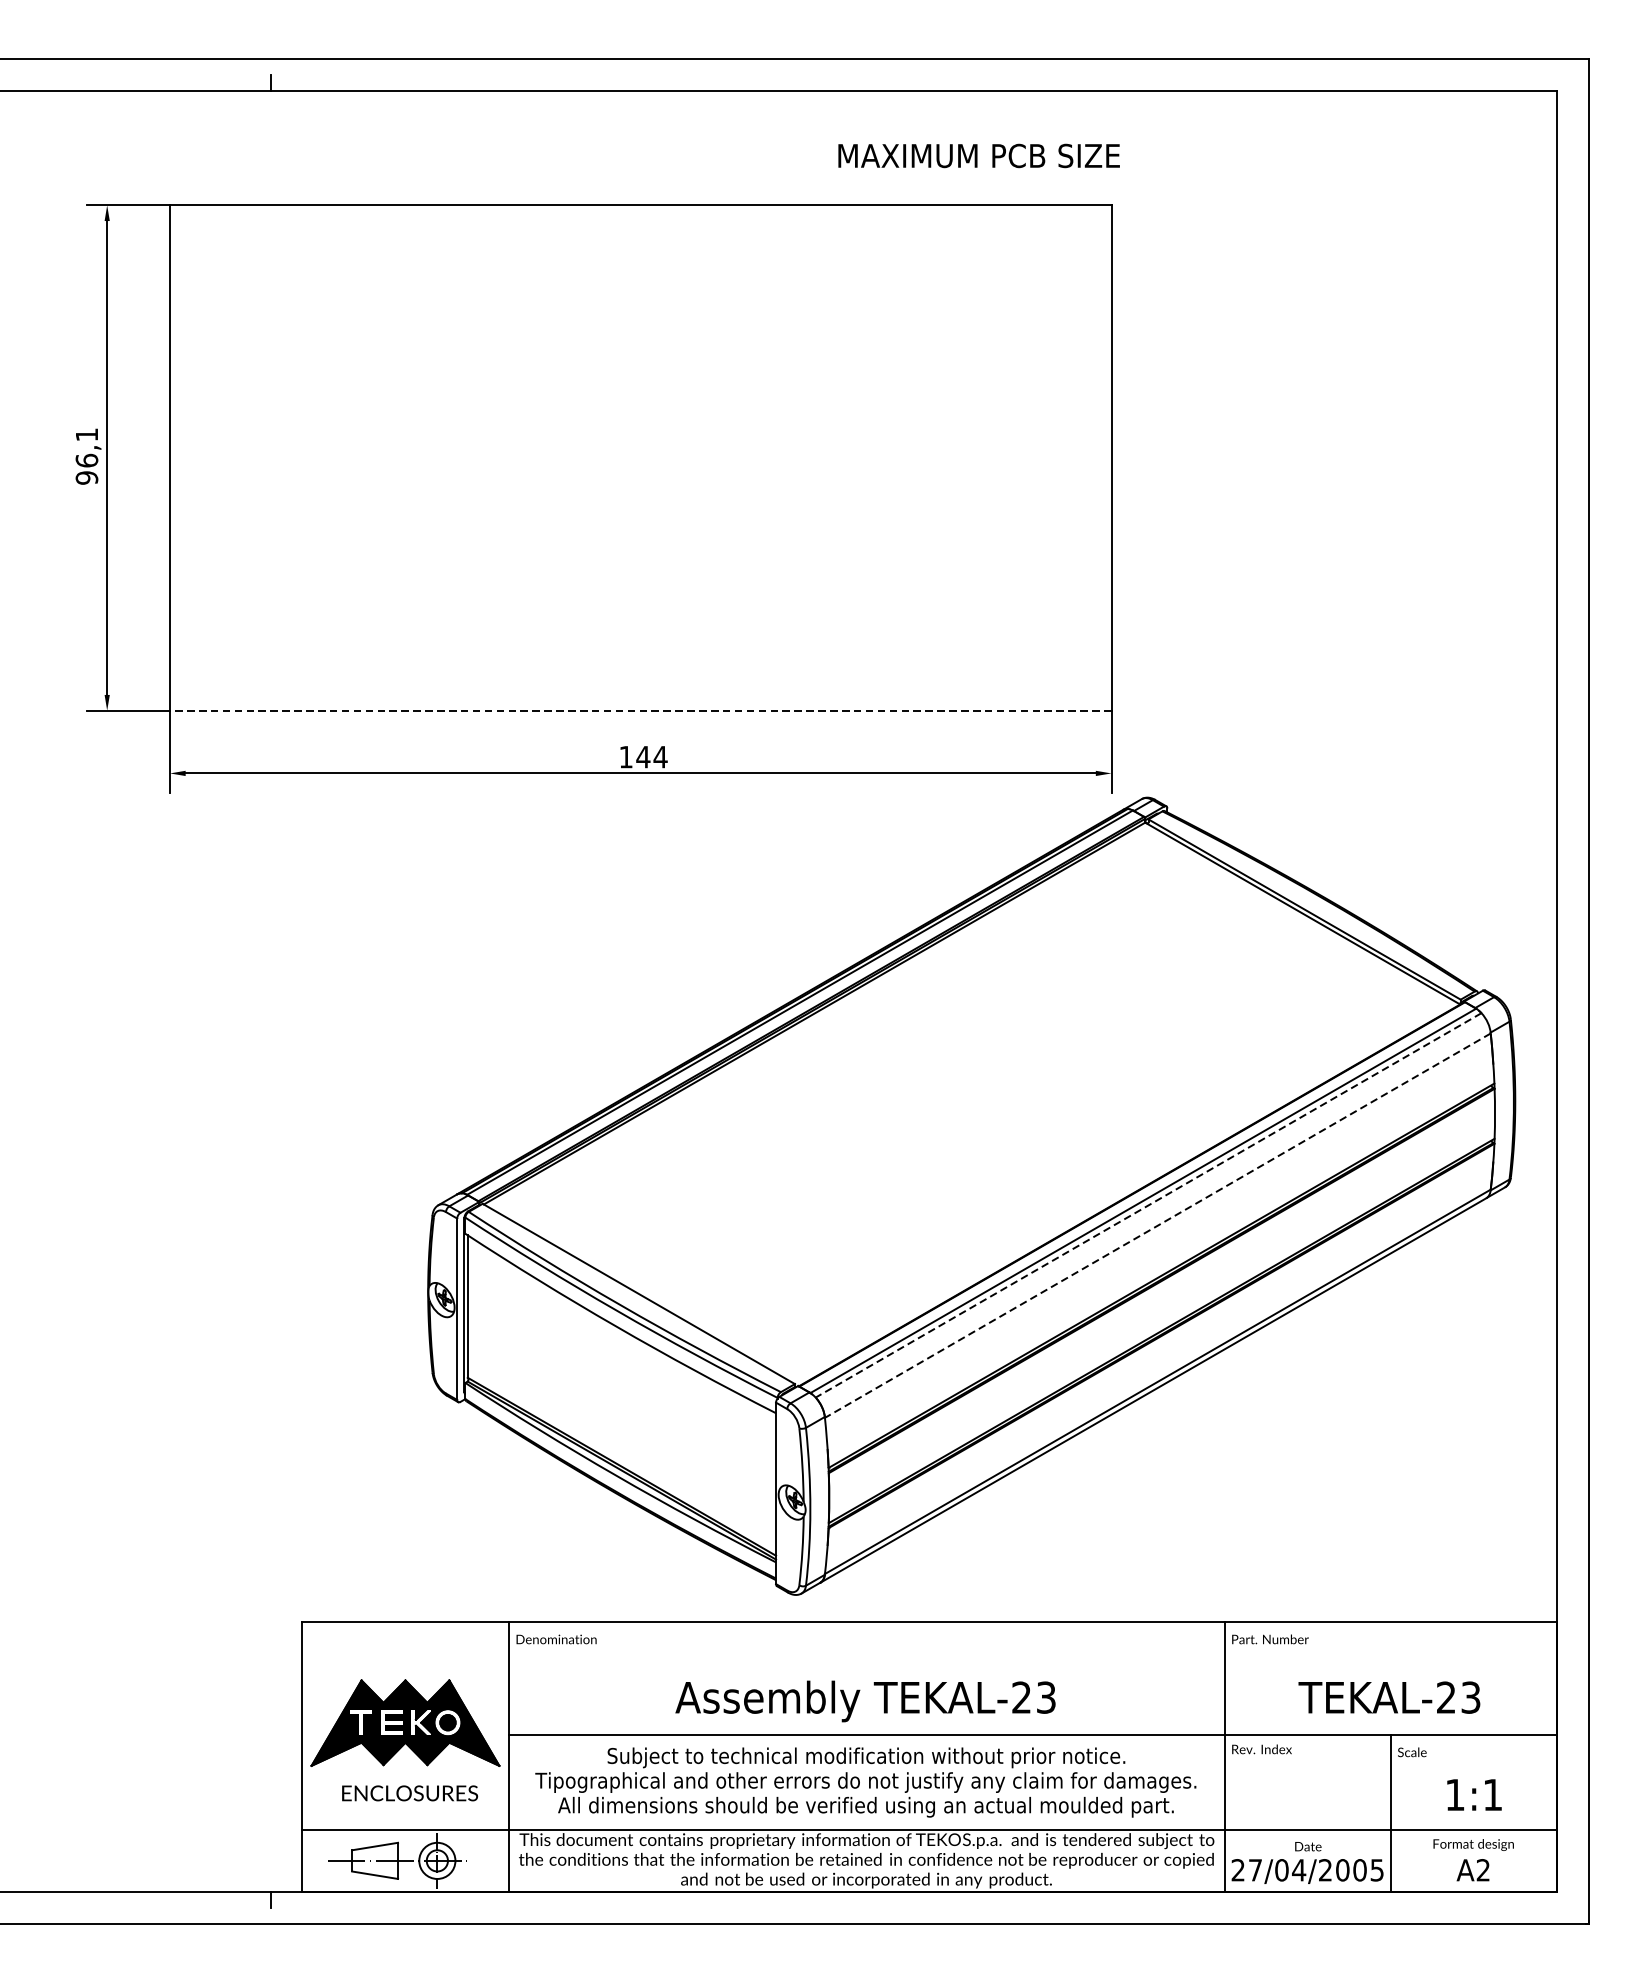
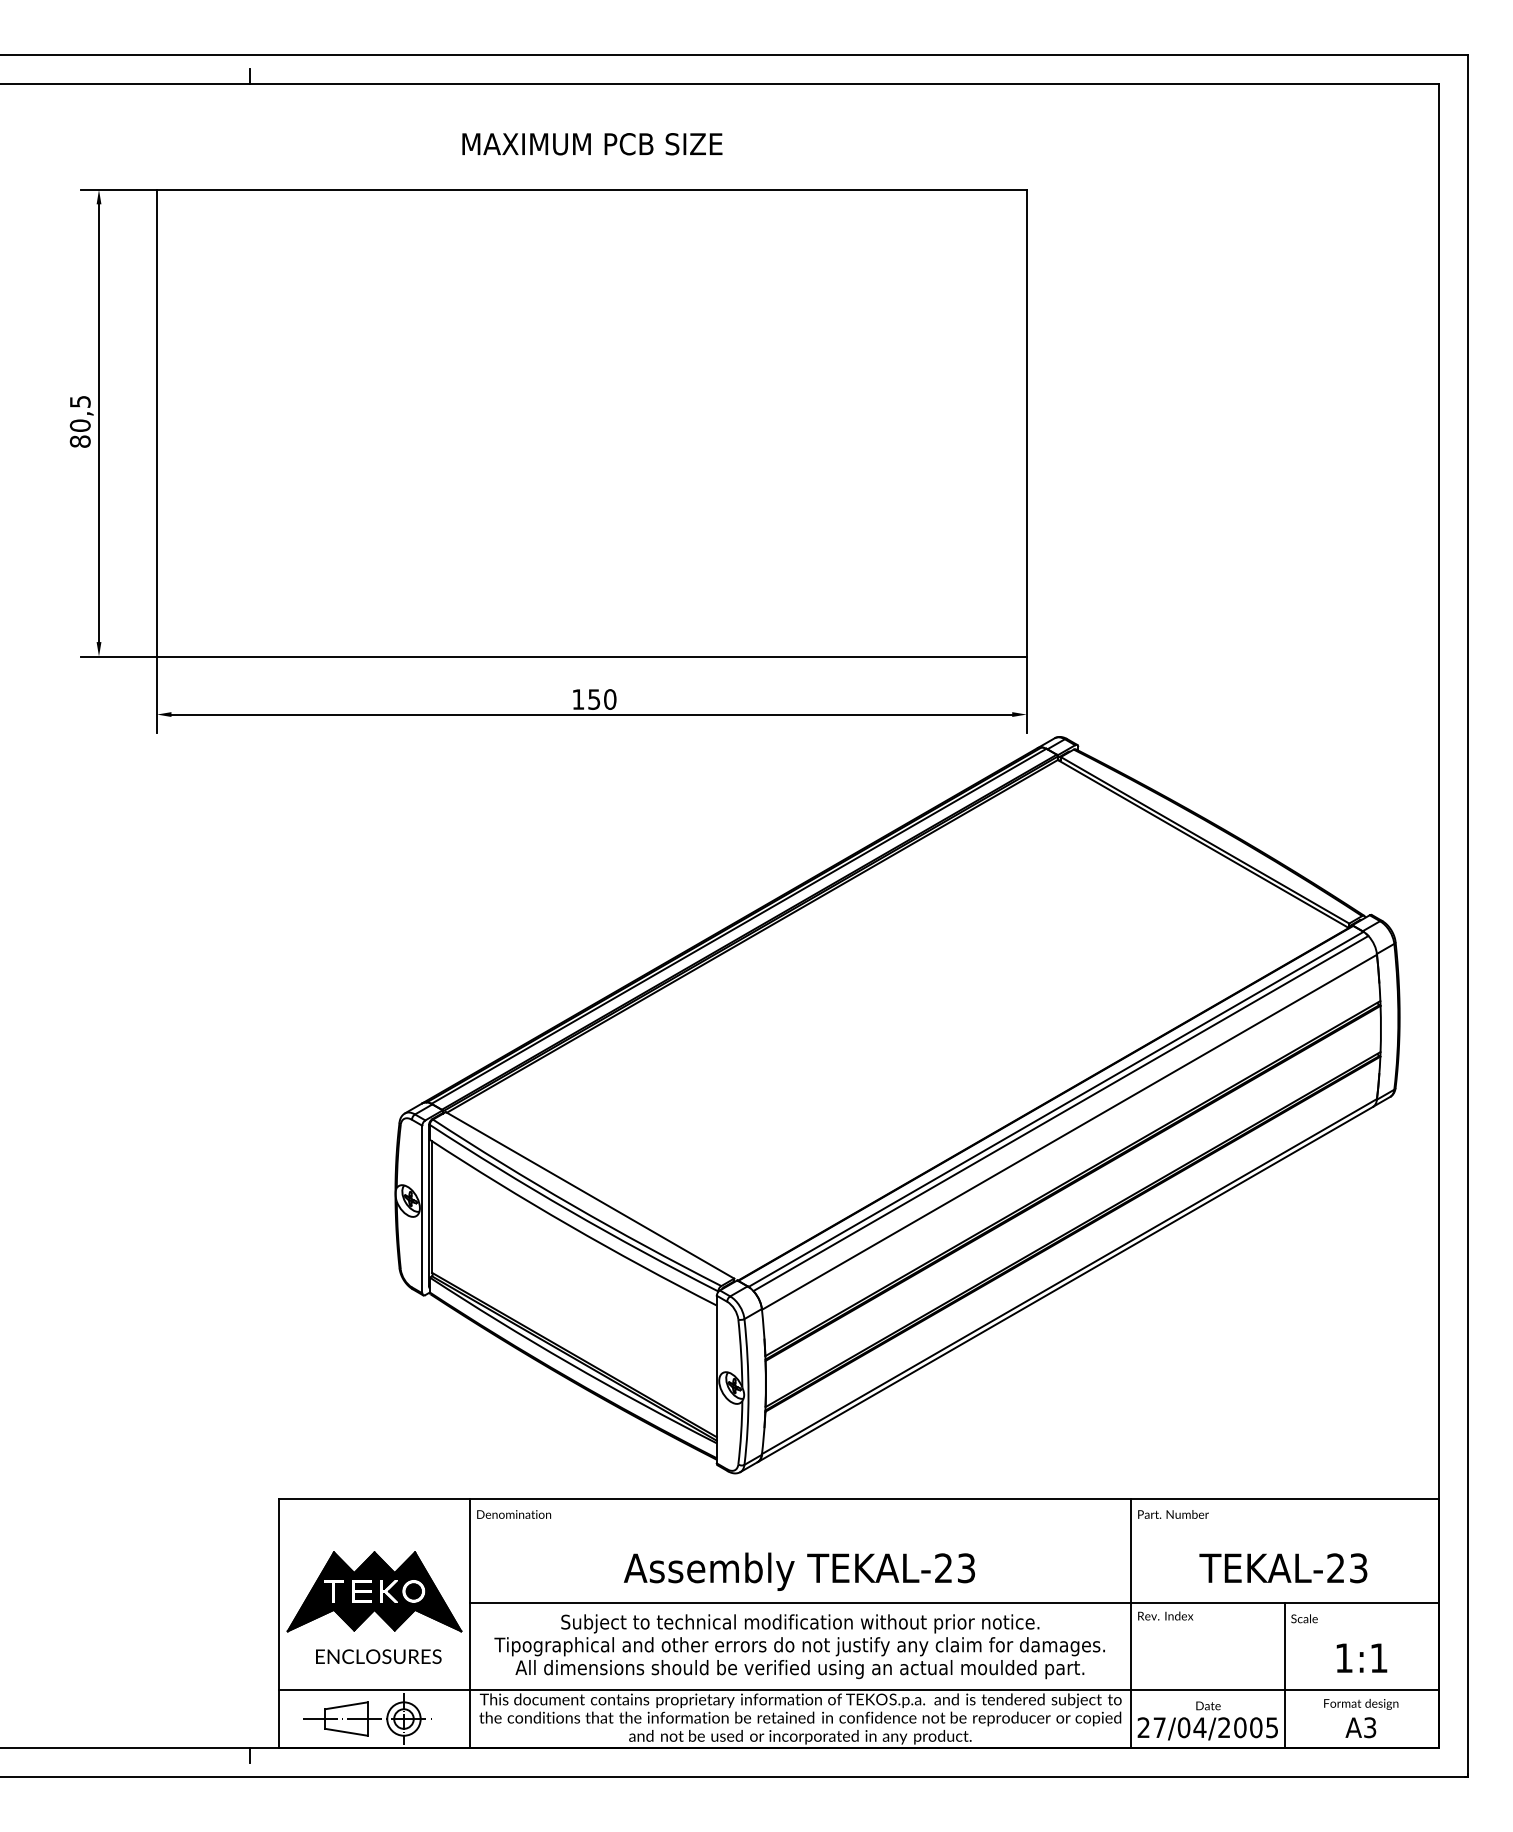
text: (979, 156) -> (592, 144), moved
text: (86, 456) -> (79, 421), 96,1 -> 80,5
line: (640, 710) -> (591, 656), dashed -> solid
text: (651, 757) -> (601, 699), 144 -> 150
line: (1148, 1205) -> (1060, 1113), dashed -> solid
line: (1157, 1225) -> (1069, 1132), dashed -> solid
text: (1483, 1870) -> (1370, 1727), A2 -> A3

